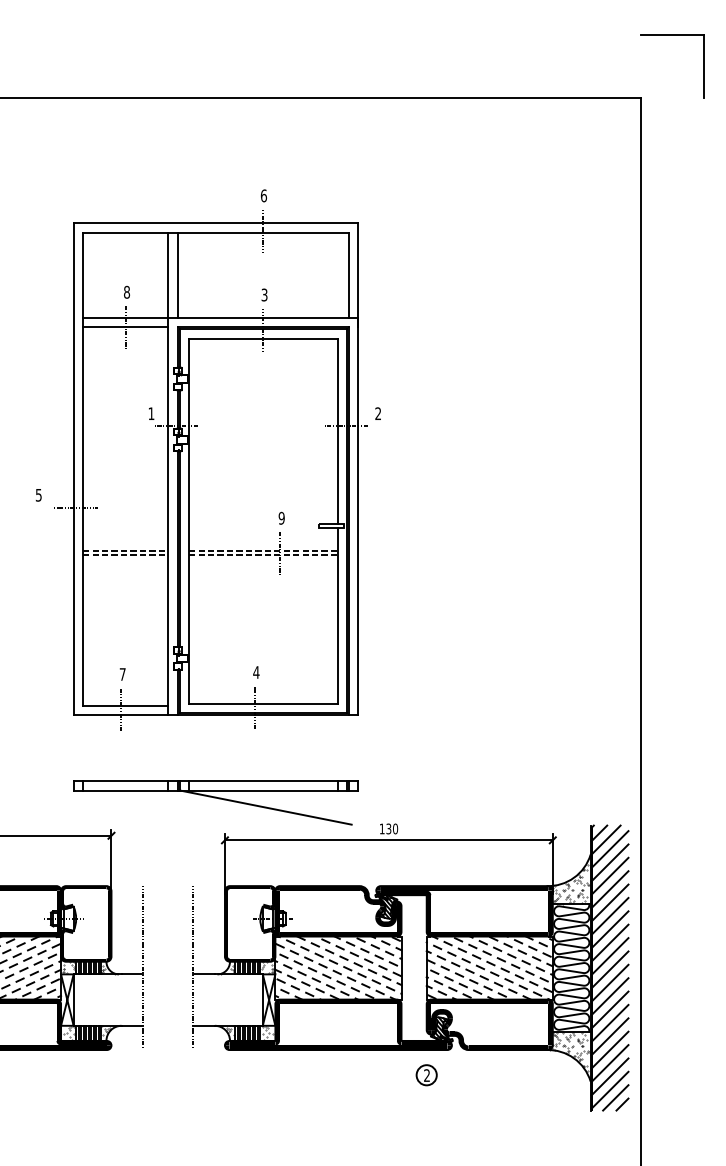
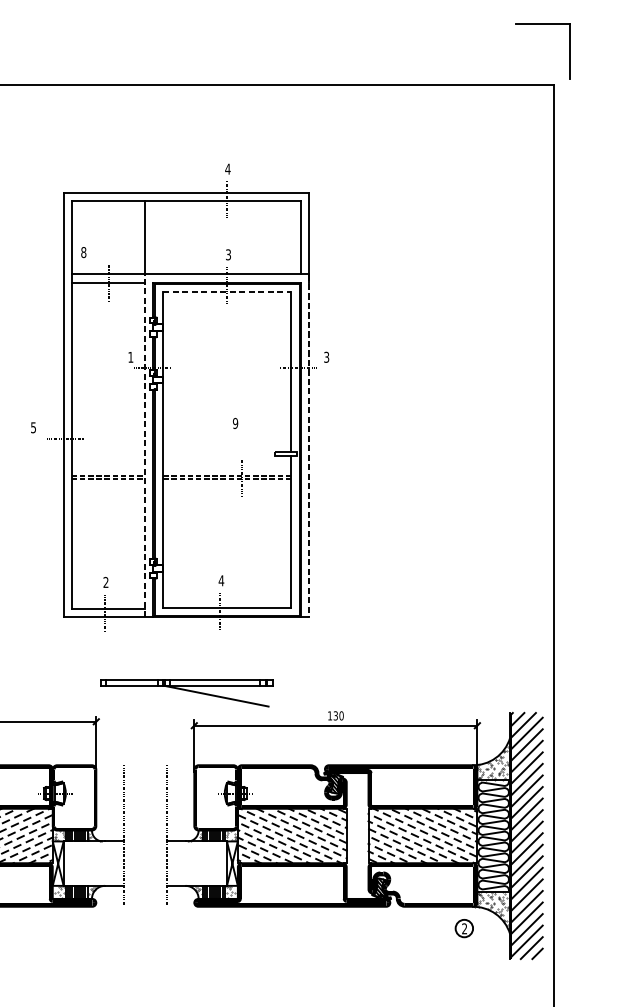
part: (672, 35) -> (542, 24), moved
text: (263, 195) -> (227, 168), 6 -> 4
line: (177, 274) -> (153, 237), removed
text: (126, 291) -> (83, 251), moved
line: (263, 338) -> (227, 292), solid -> dashed
text: (378, 413) -> (326, 357), 2 -> 3
line: (168, 516) -> (145, 446), solid -> dashed
line: (358, 516) -> (309, 446), solid -> dashed
text: (281, 517) -> (235, 422), moved
text: (122, 674) -> (105, 582), 7 -> 2
part: (215, 802) -> (186, 693), size x0.7
part: (426, 1075) -> (464, 928), moved

